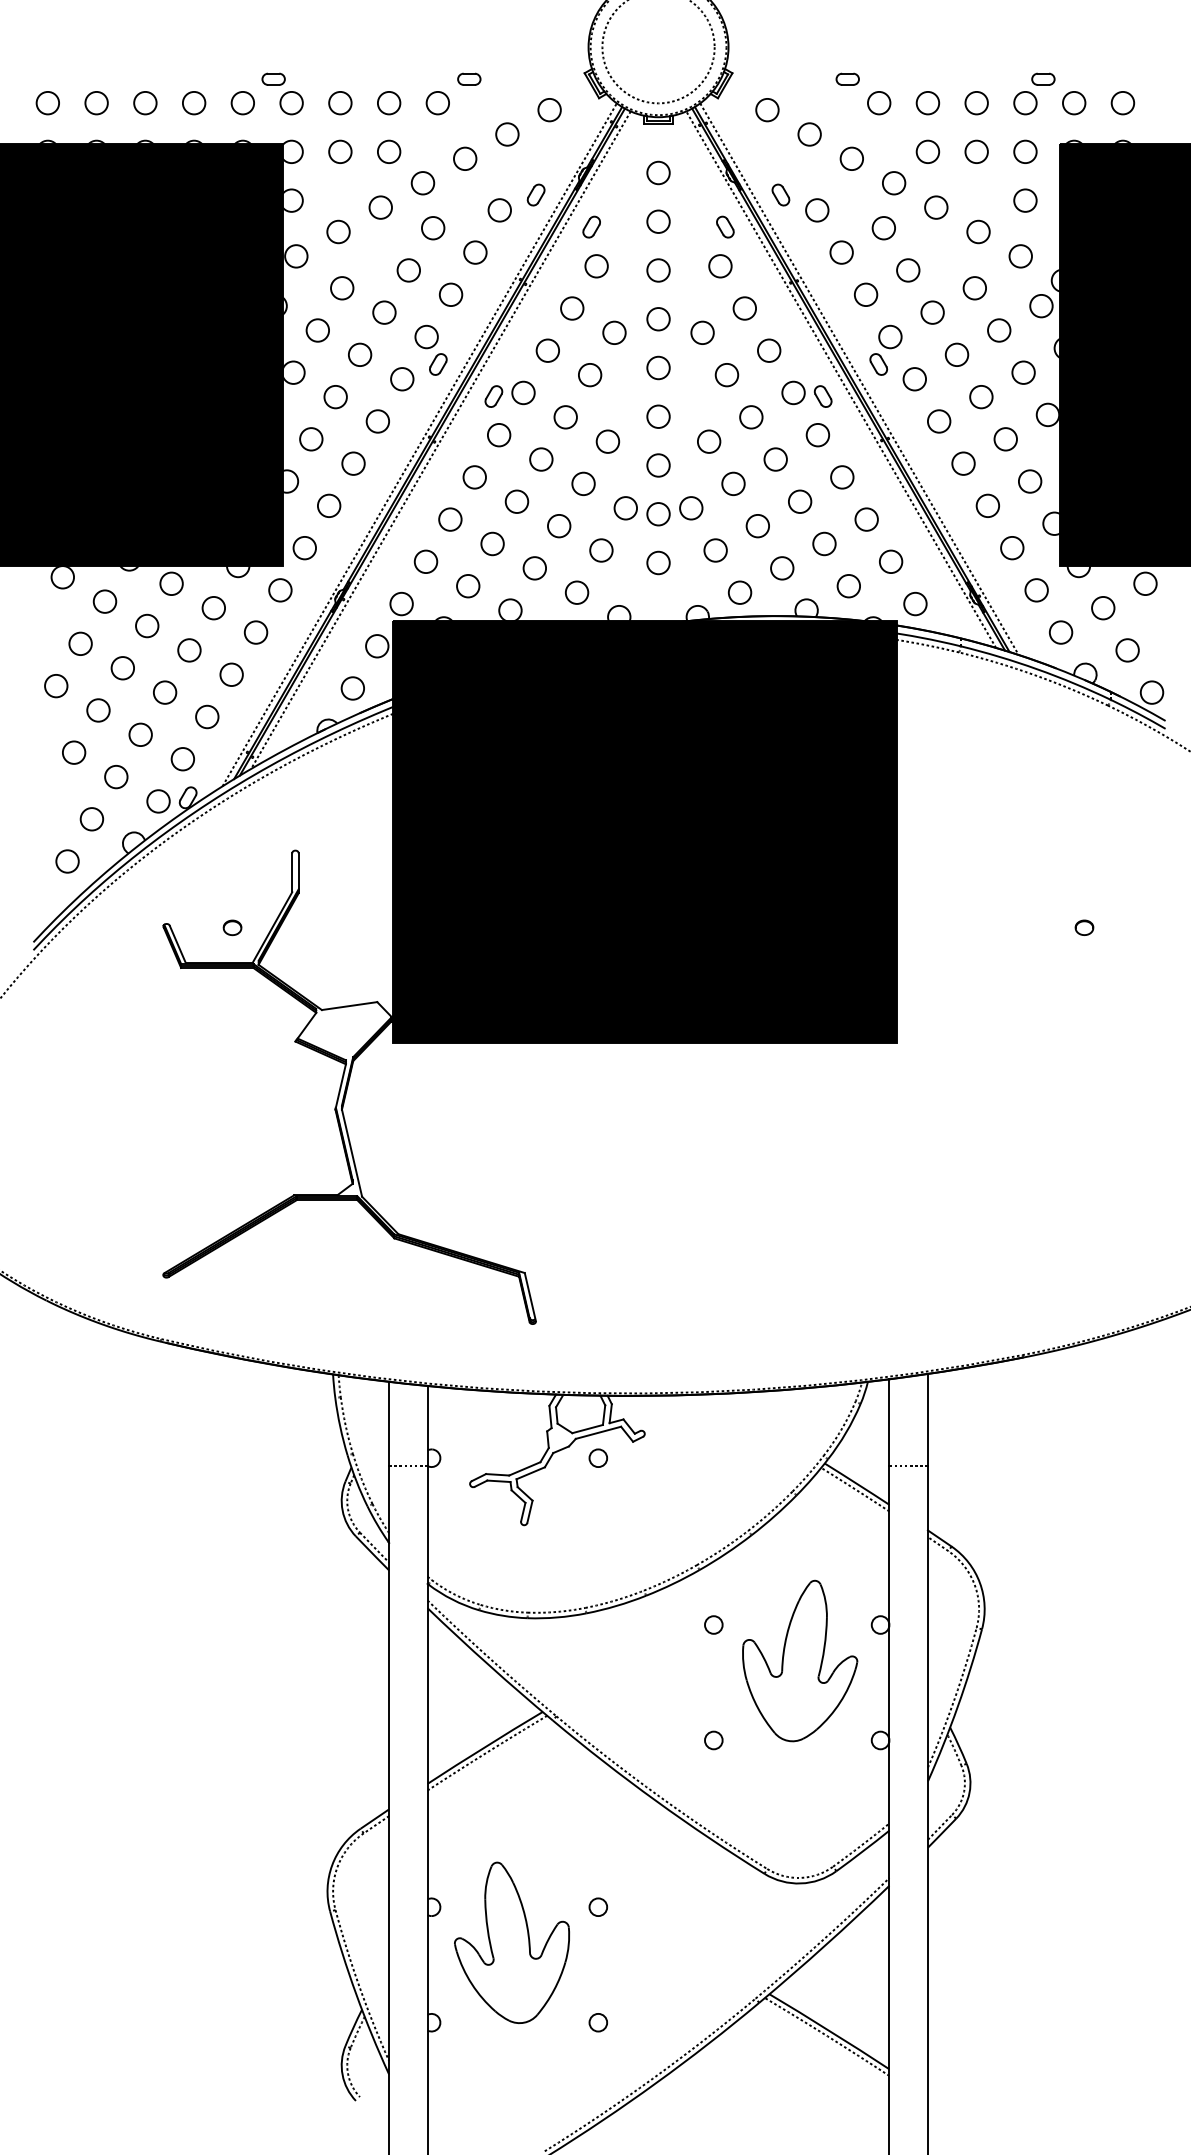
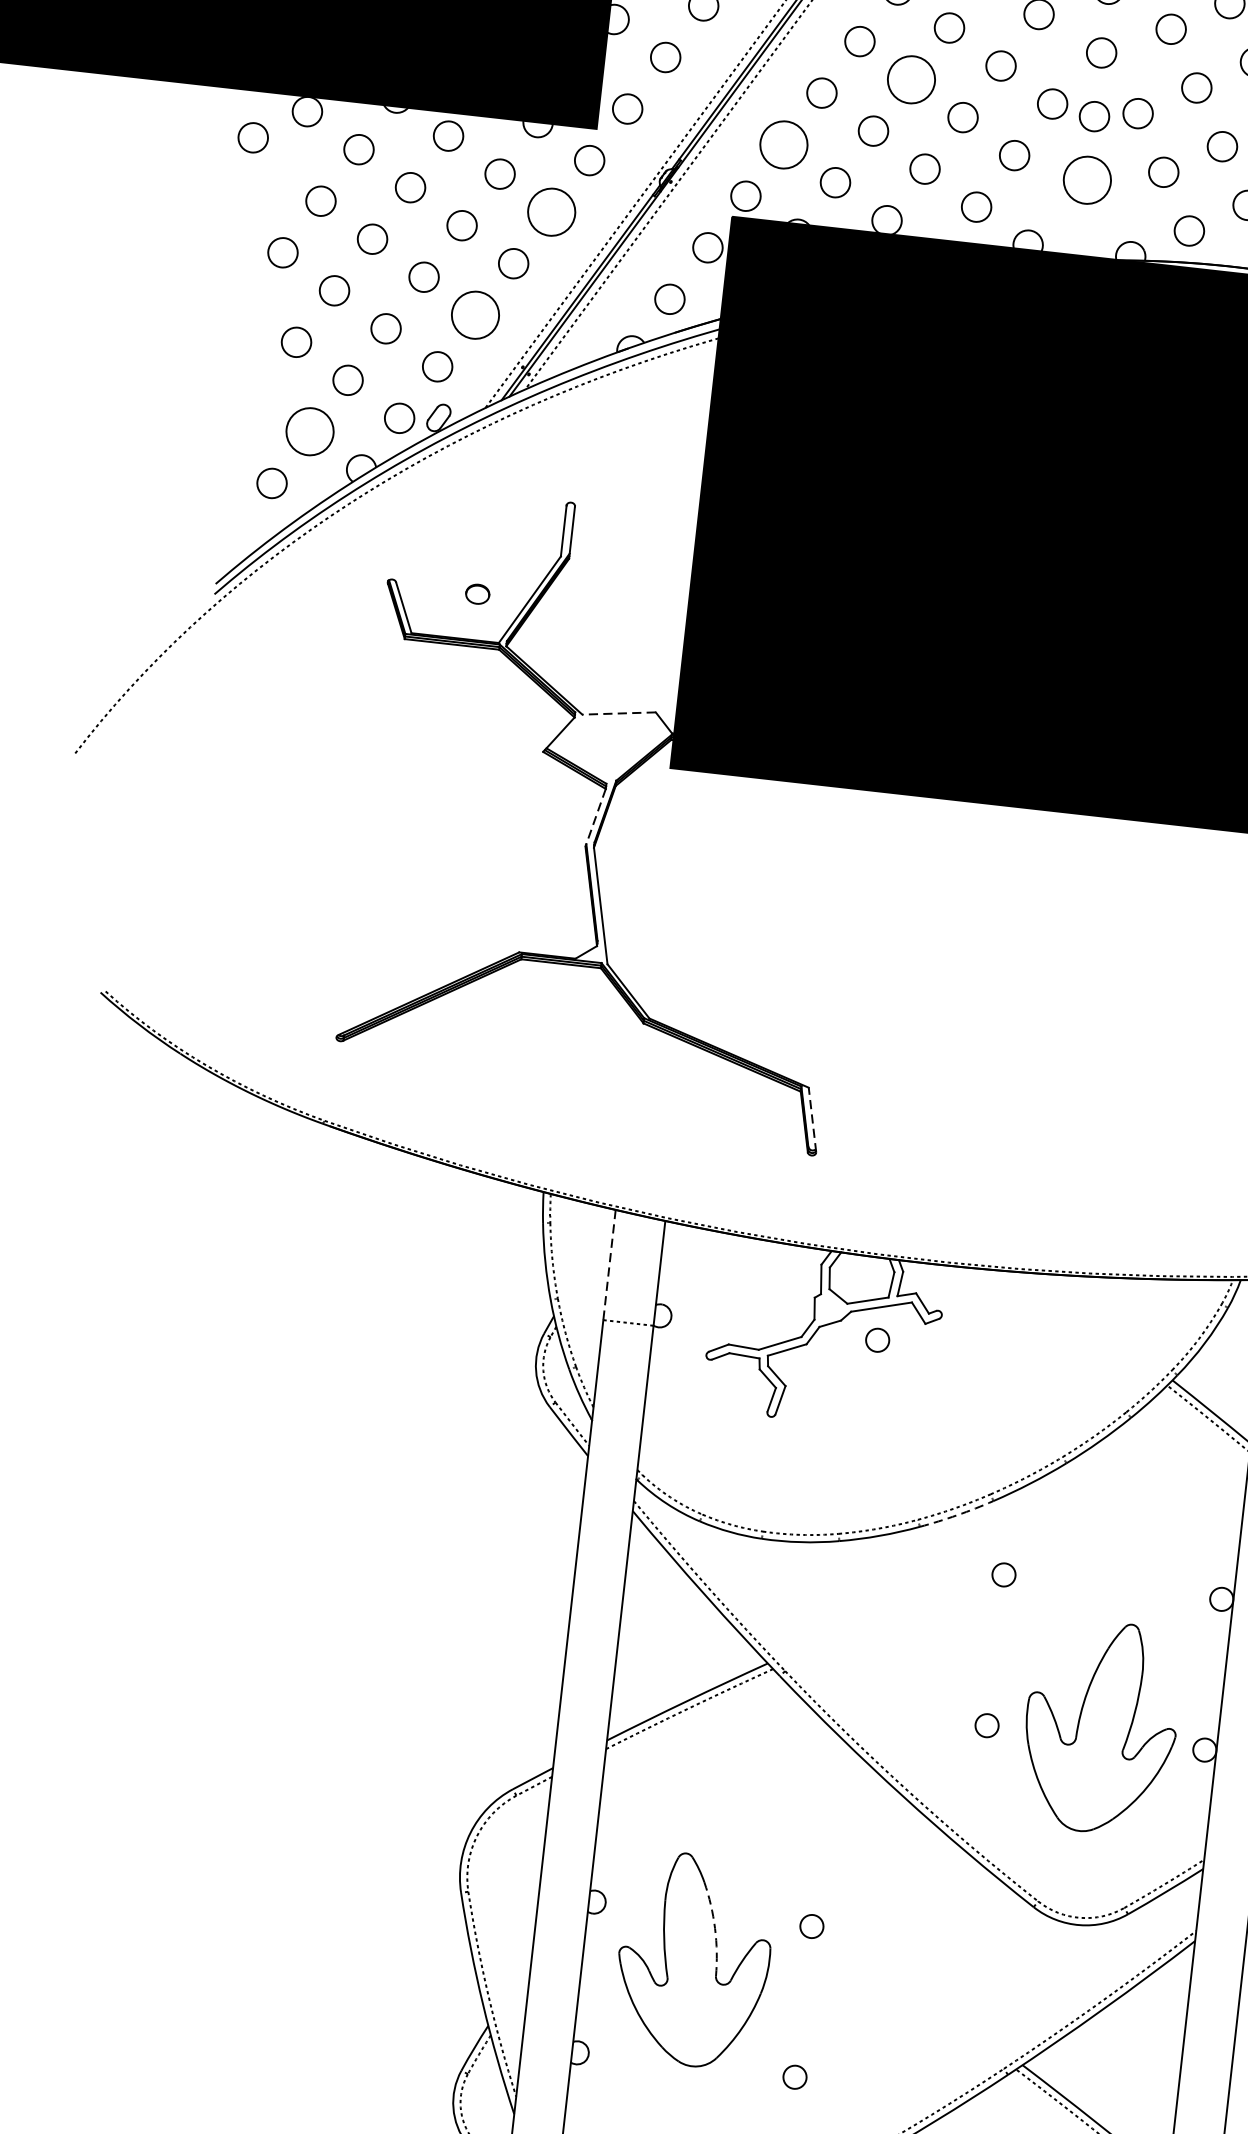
circle: (516, 501) -> (910, 79), size x1.6
circle: (425, 561) -> (783, 144), size x1.6
circle: (658, 562) -> (1087, 179), size x1.6
circle: (23, 601) -> (252, 137), added
circle: (255, 632) -> (550, 211), size x1.6
circle: (207, 716) -> (475, 314), size x1.6
circle: (91, 819) -> (309, 432), size x1.6
line: (349, 1006) -> (618, 714), solid -> dashed
line: (340, 1087) -> (595, 818), solid -> dashed
line: (530, 1297) -> (812, 1120), solid -> dashed
line: (389, 1424) -> (609, 1265), solid -> dashed
arc: (673, 1583) -> (957, 1514), solid -> dashed
part: (800, 1660) -> (1101, 1726), moved
arc: (525, 1917) -> (715, 1929), solid -> dashed

